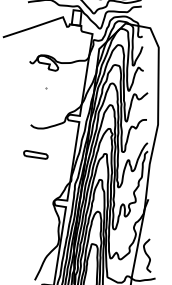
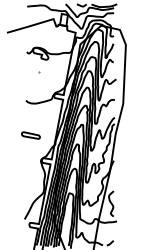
part: (35, 154) -> (30, 135), moved

